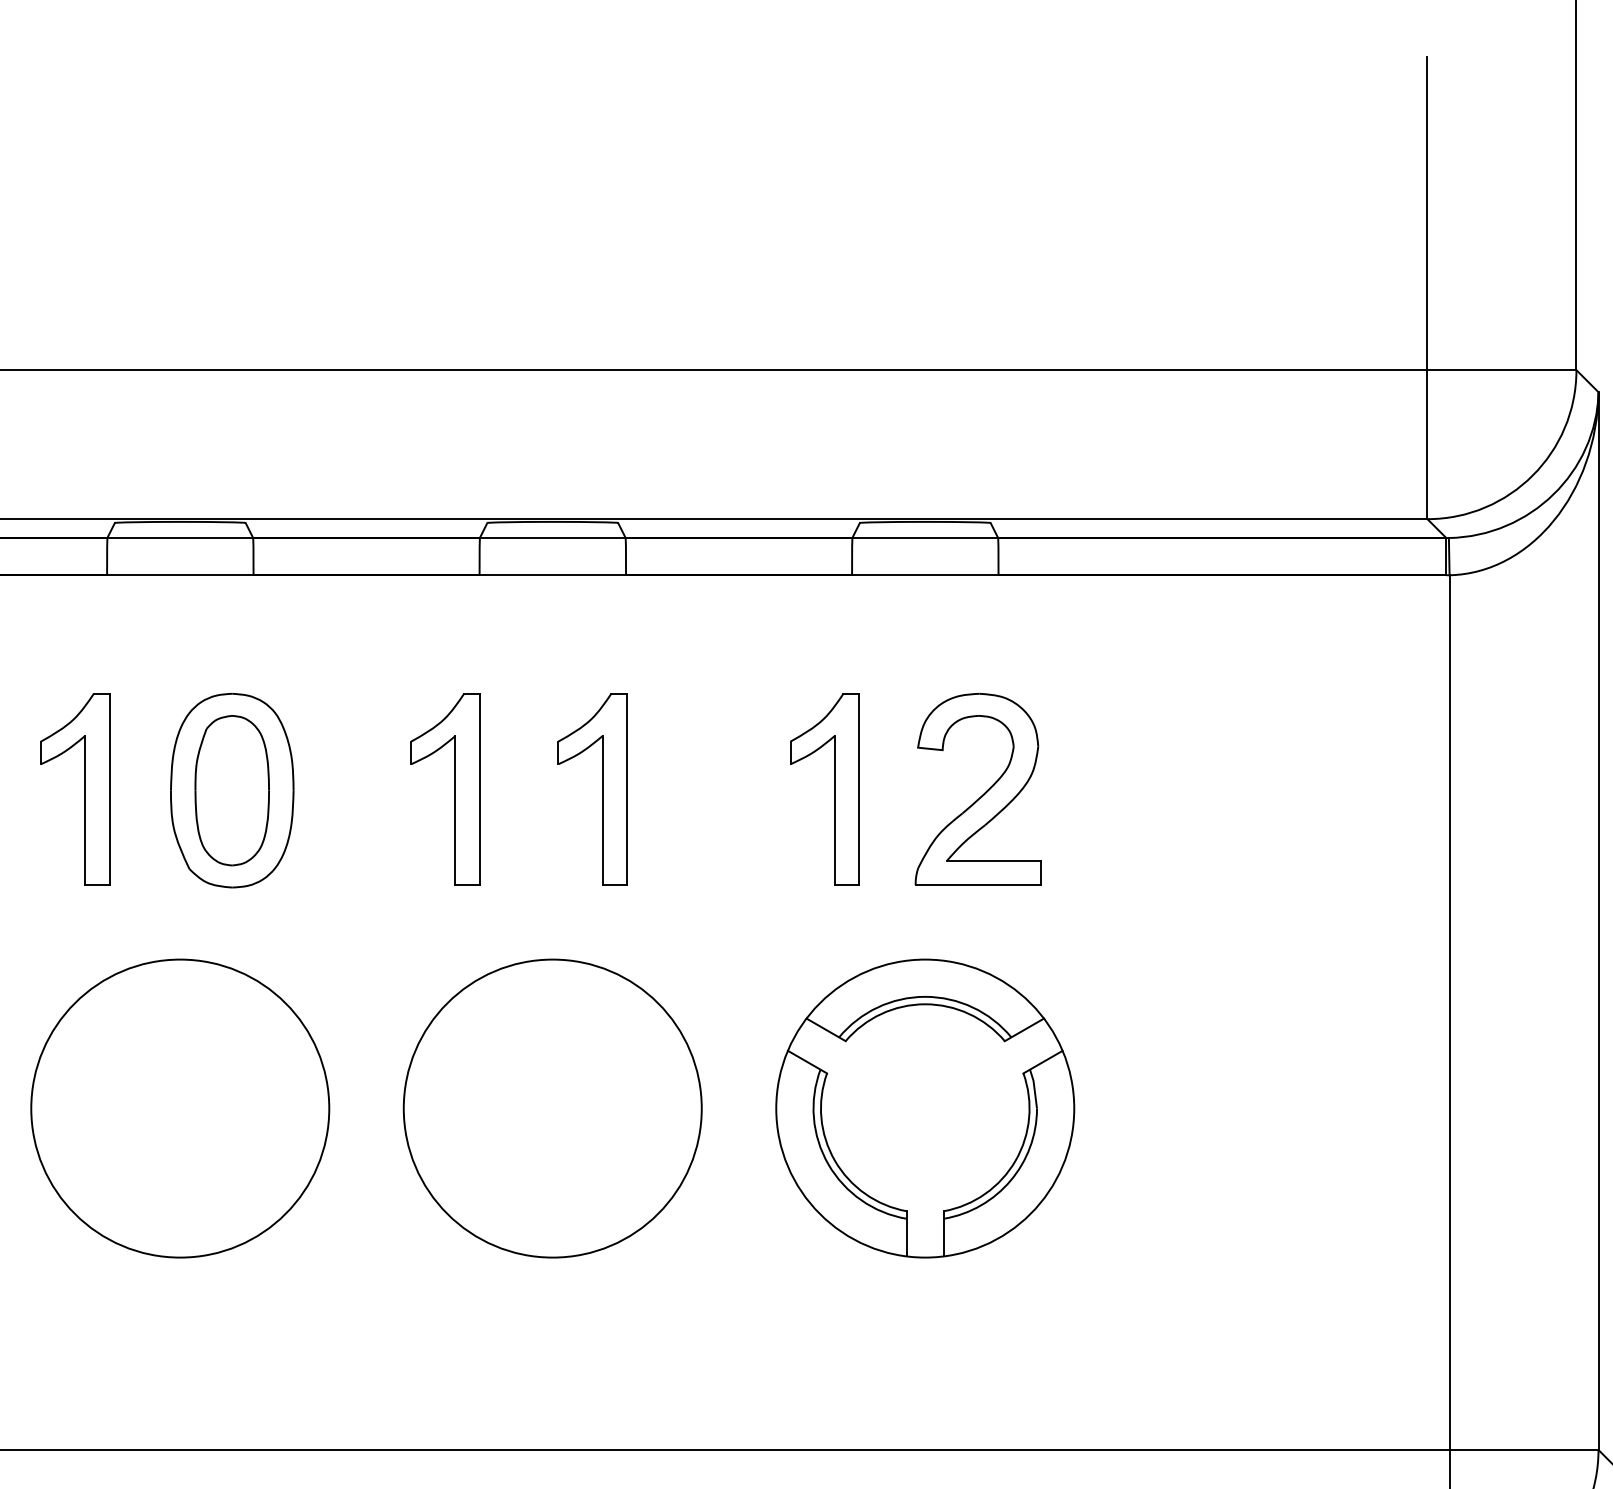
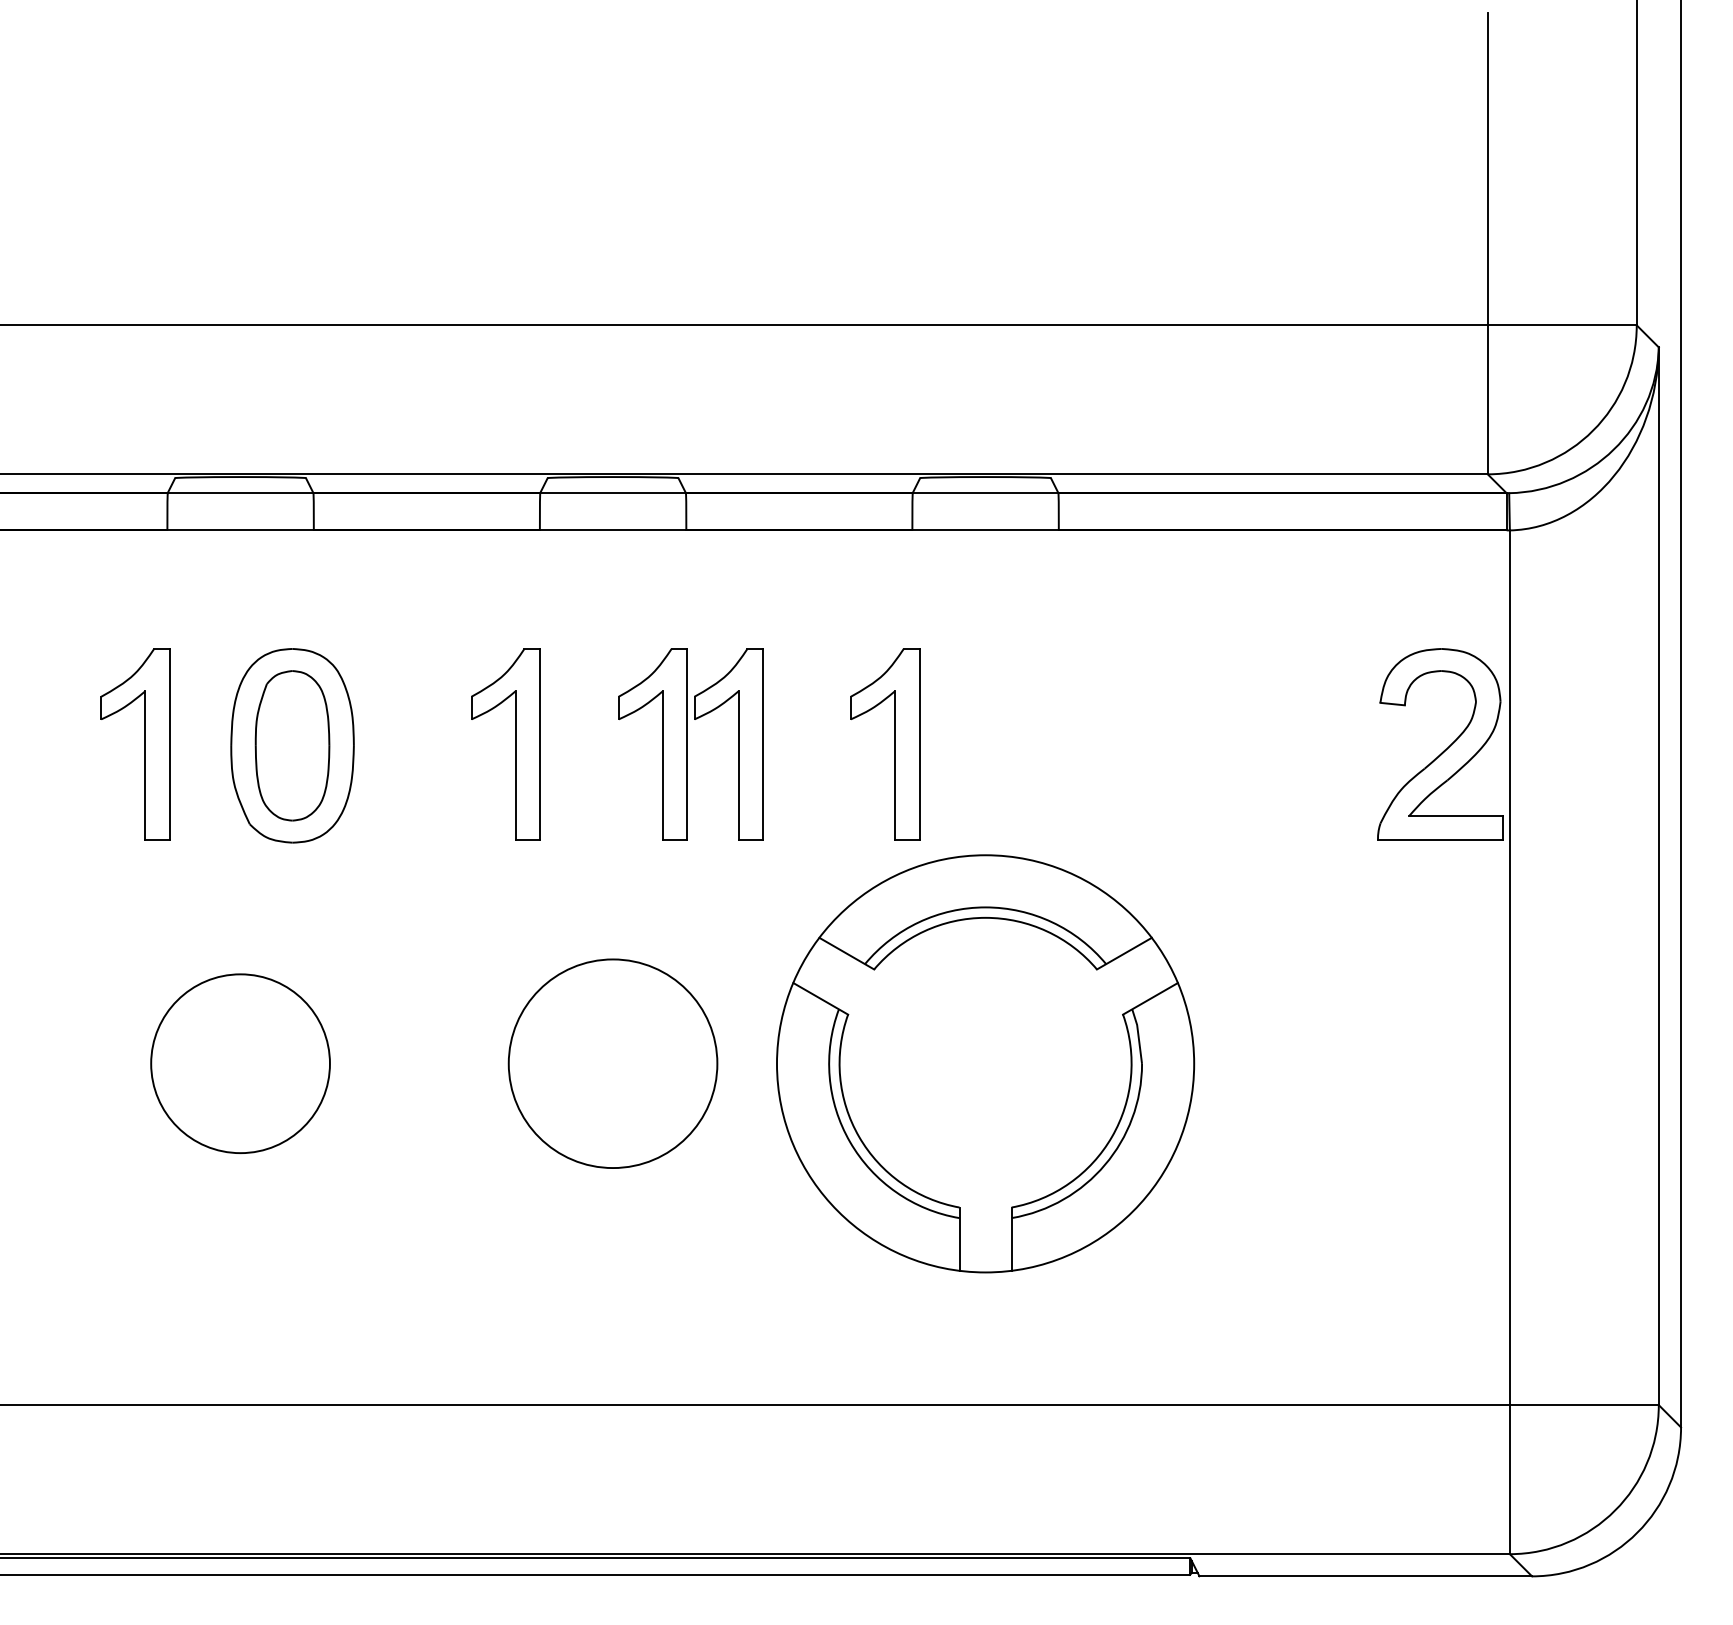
part: (678, 789) -> (738, 744), added
part: (982, 794) -> (1444, 749), moved
circle: (180, 1108) -> (240, 1063), size x0.6
circle: (553, 1108) -> (613, 1063), size x0.7
part: (925, 1108) -> (985, 1063), size x1.4

